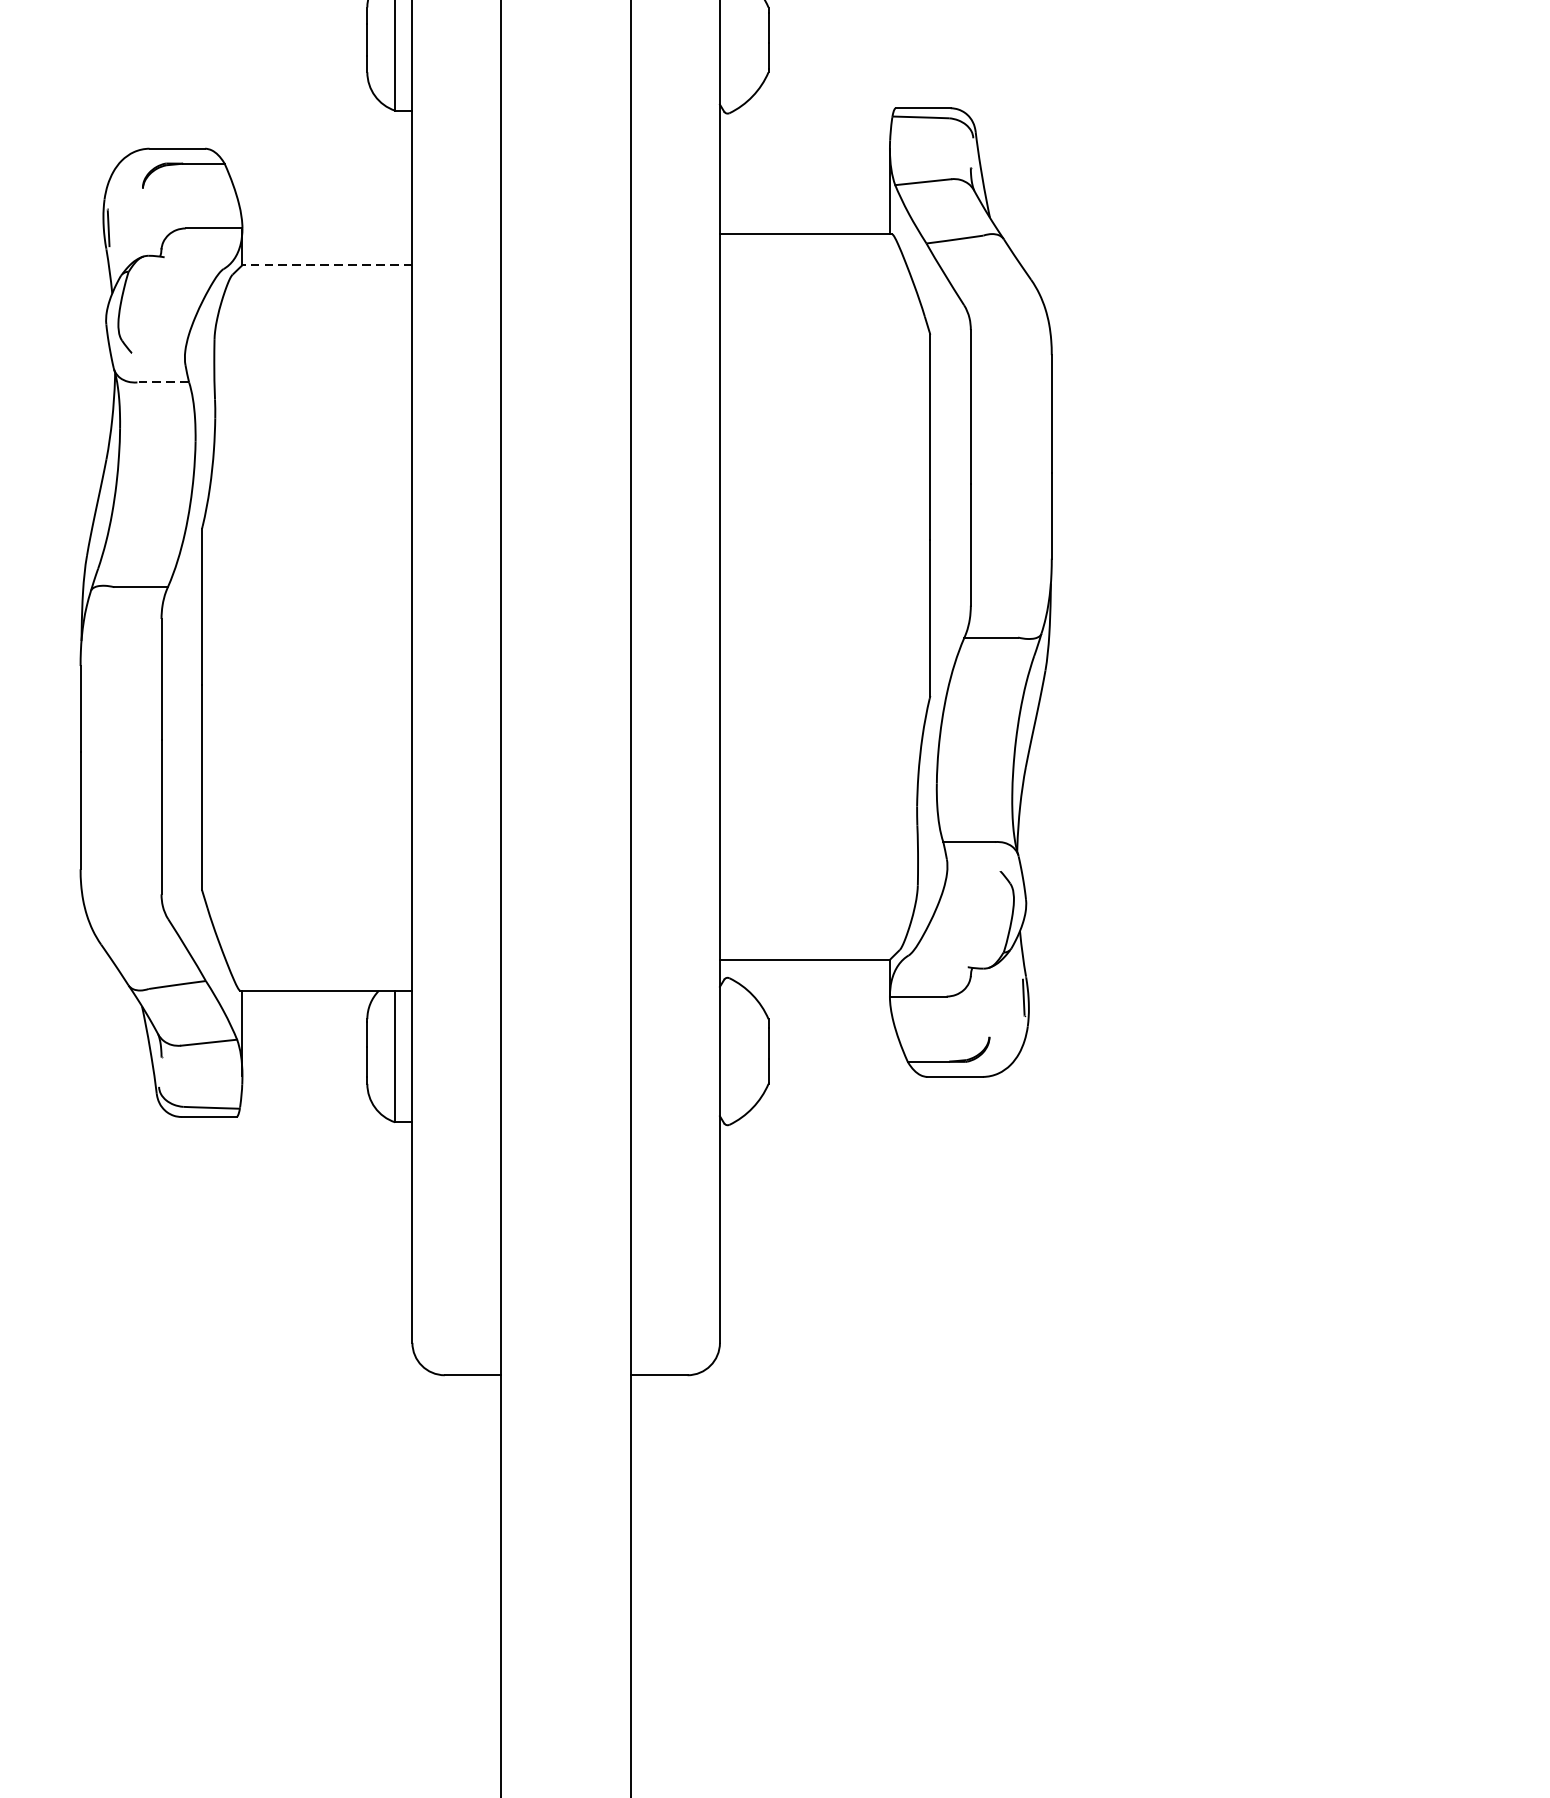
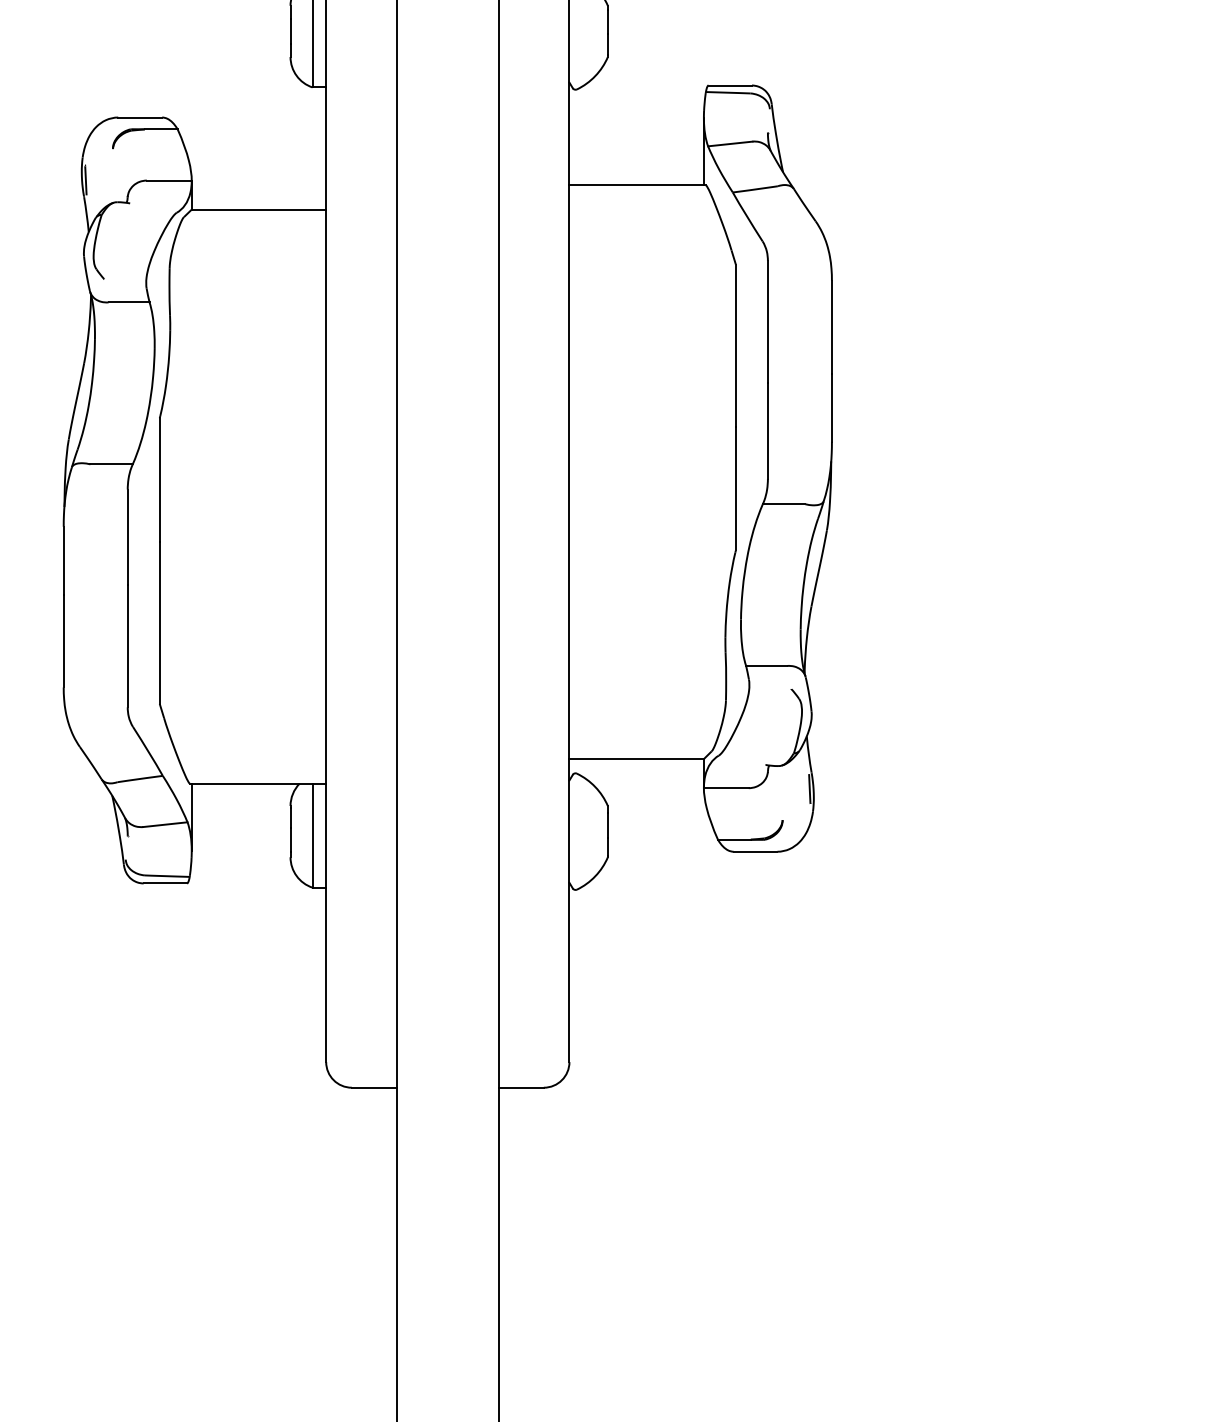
line: (326, 265) -> (258, 209), dashed -> solid
line: (162, 382) -> (128, 302), dashed -> solid

